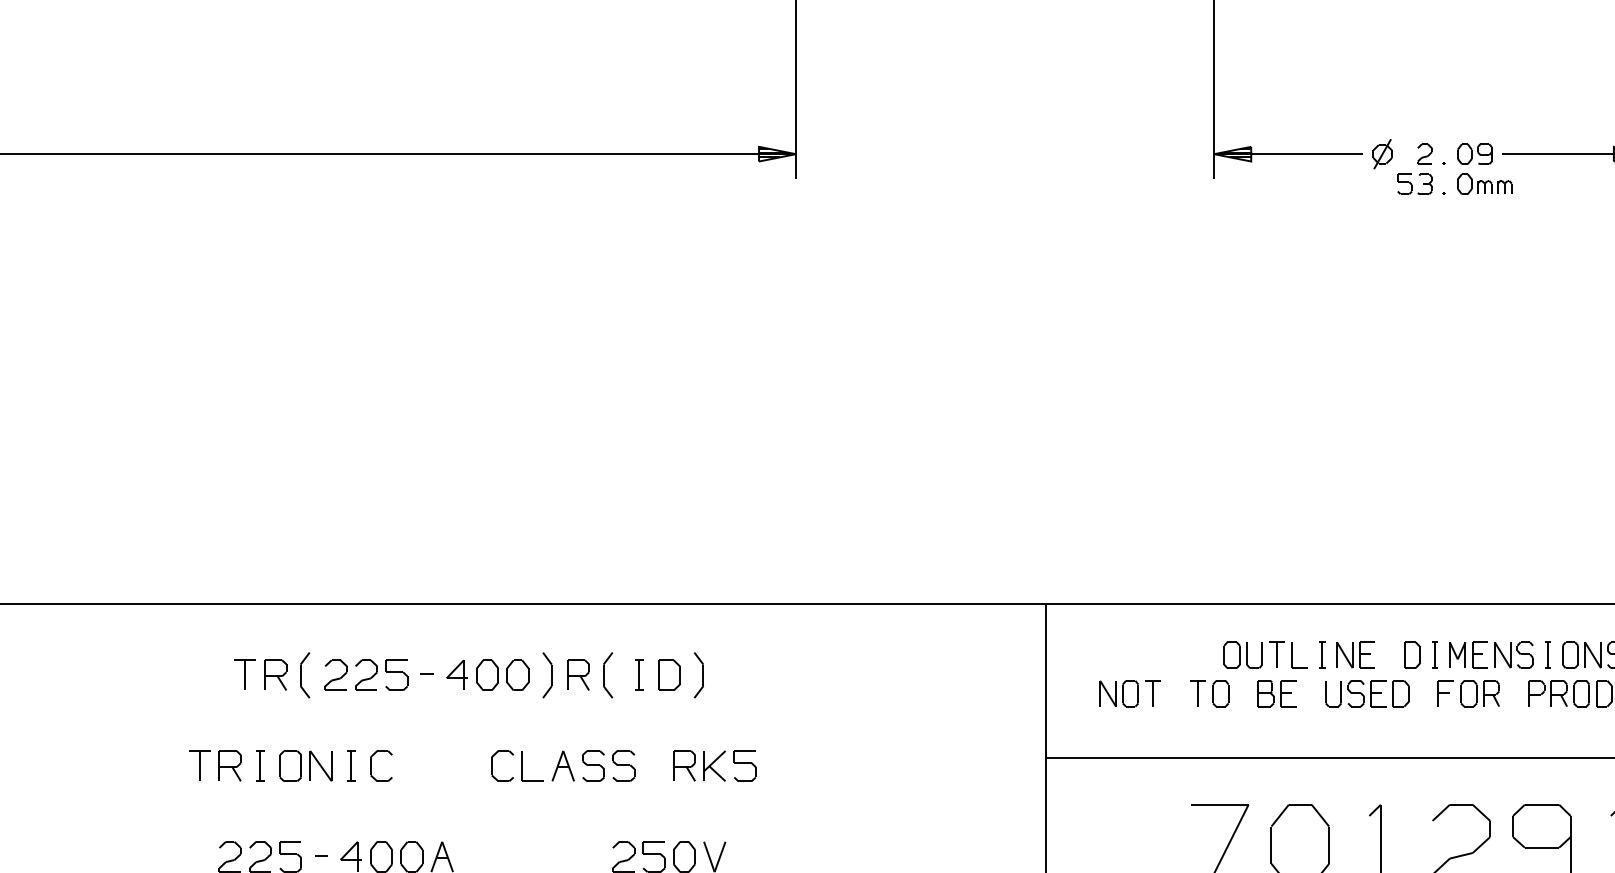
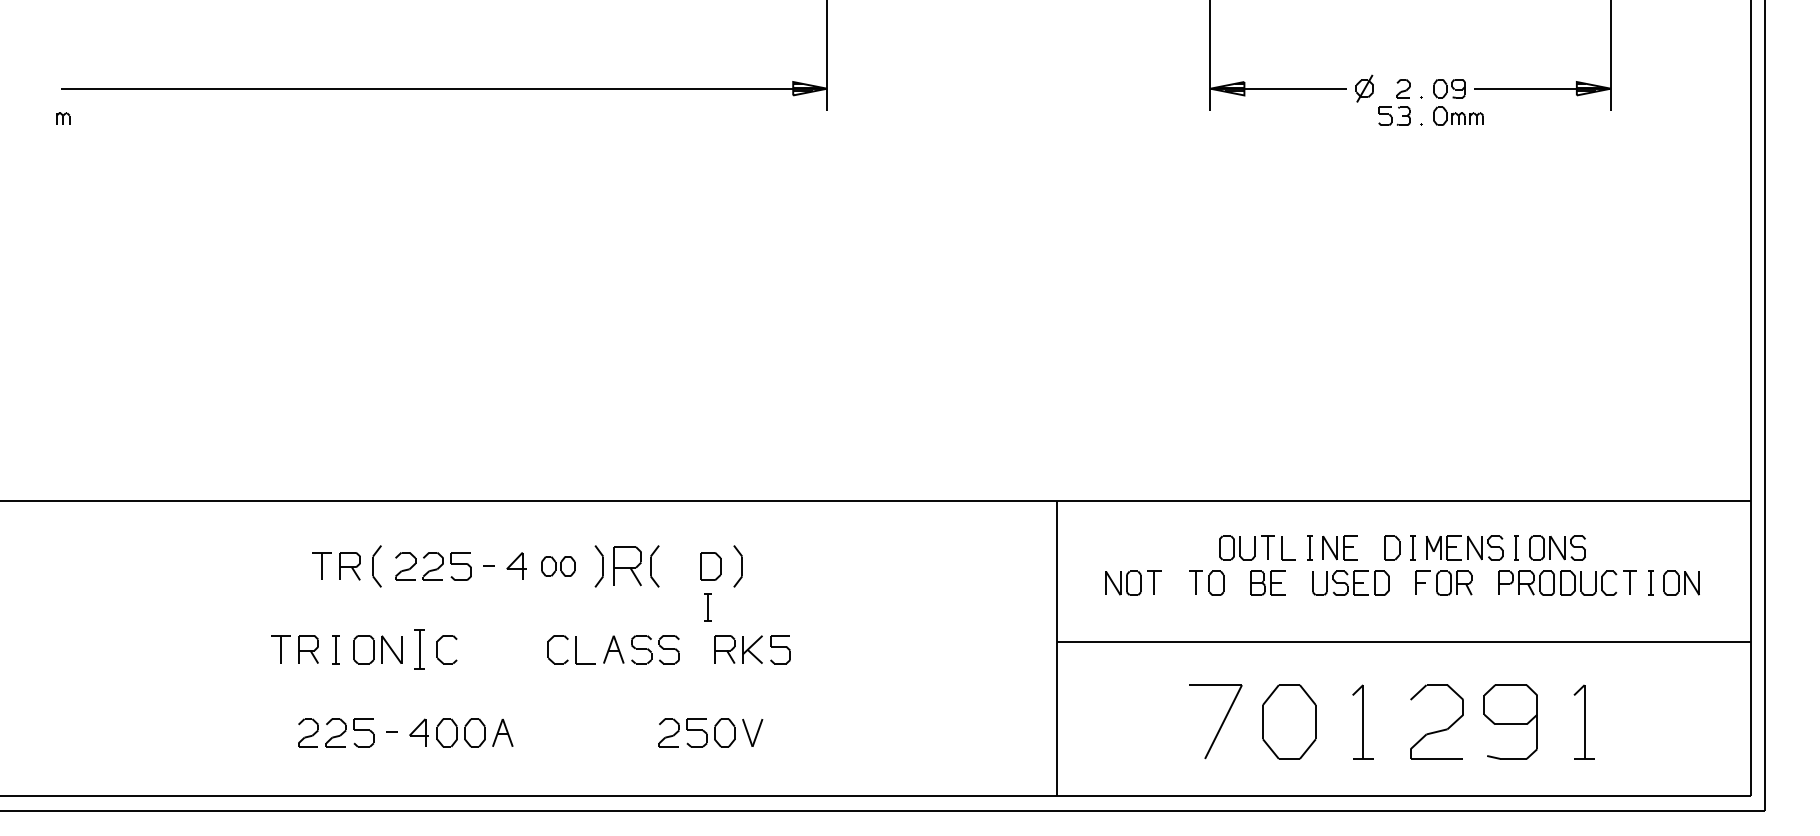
part: (502, 675) -> (558, 566), size x0.7
part: (578, 675) -> (627, 566), size x1.4
part: (638, 675) -> (707, 607), moved
part: (351, 765) -> (419, 649), size x1.4

